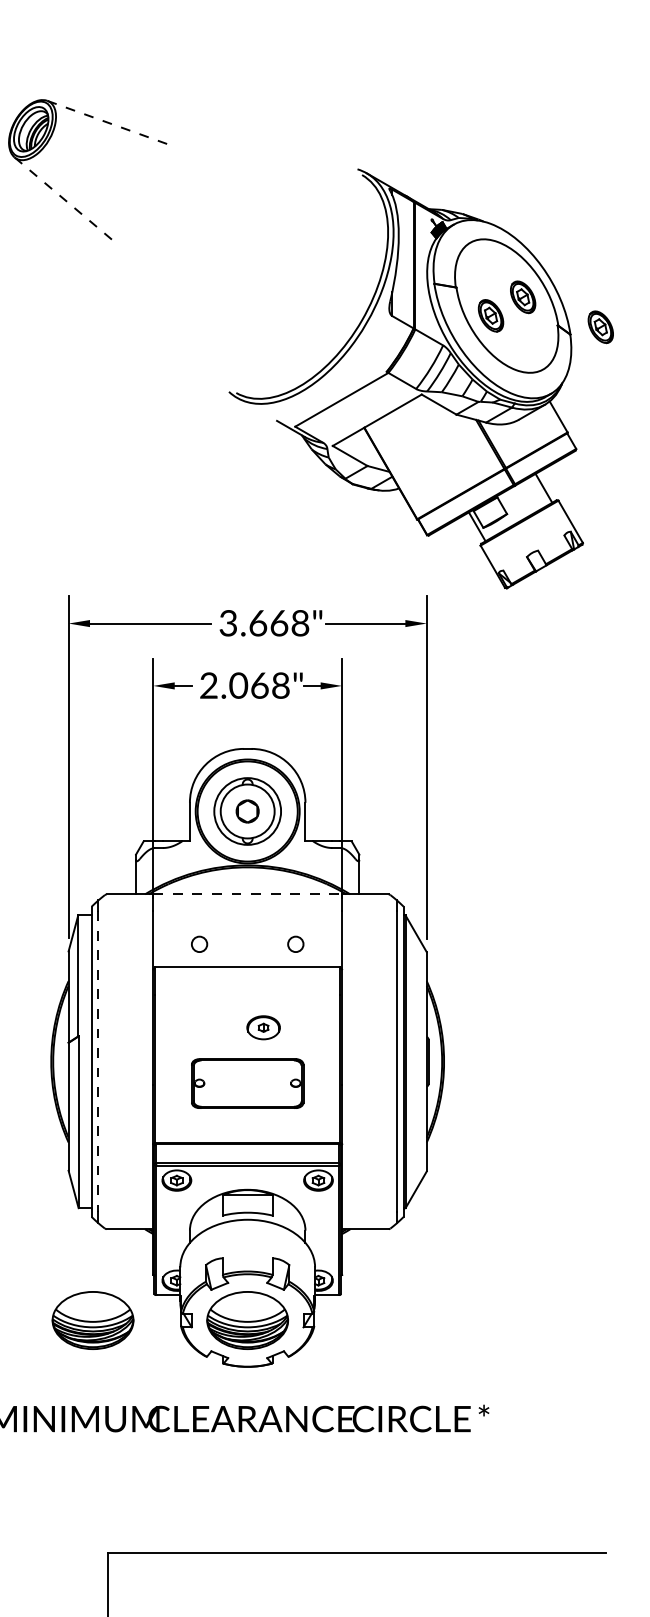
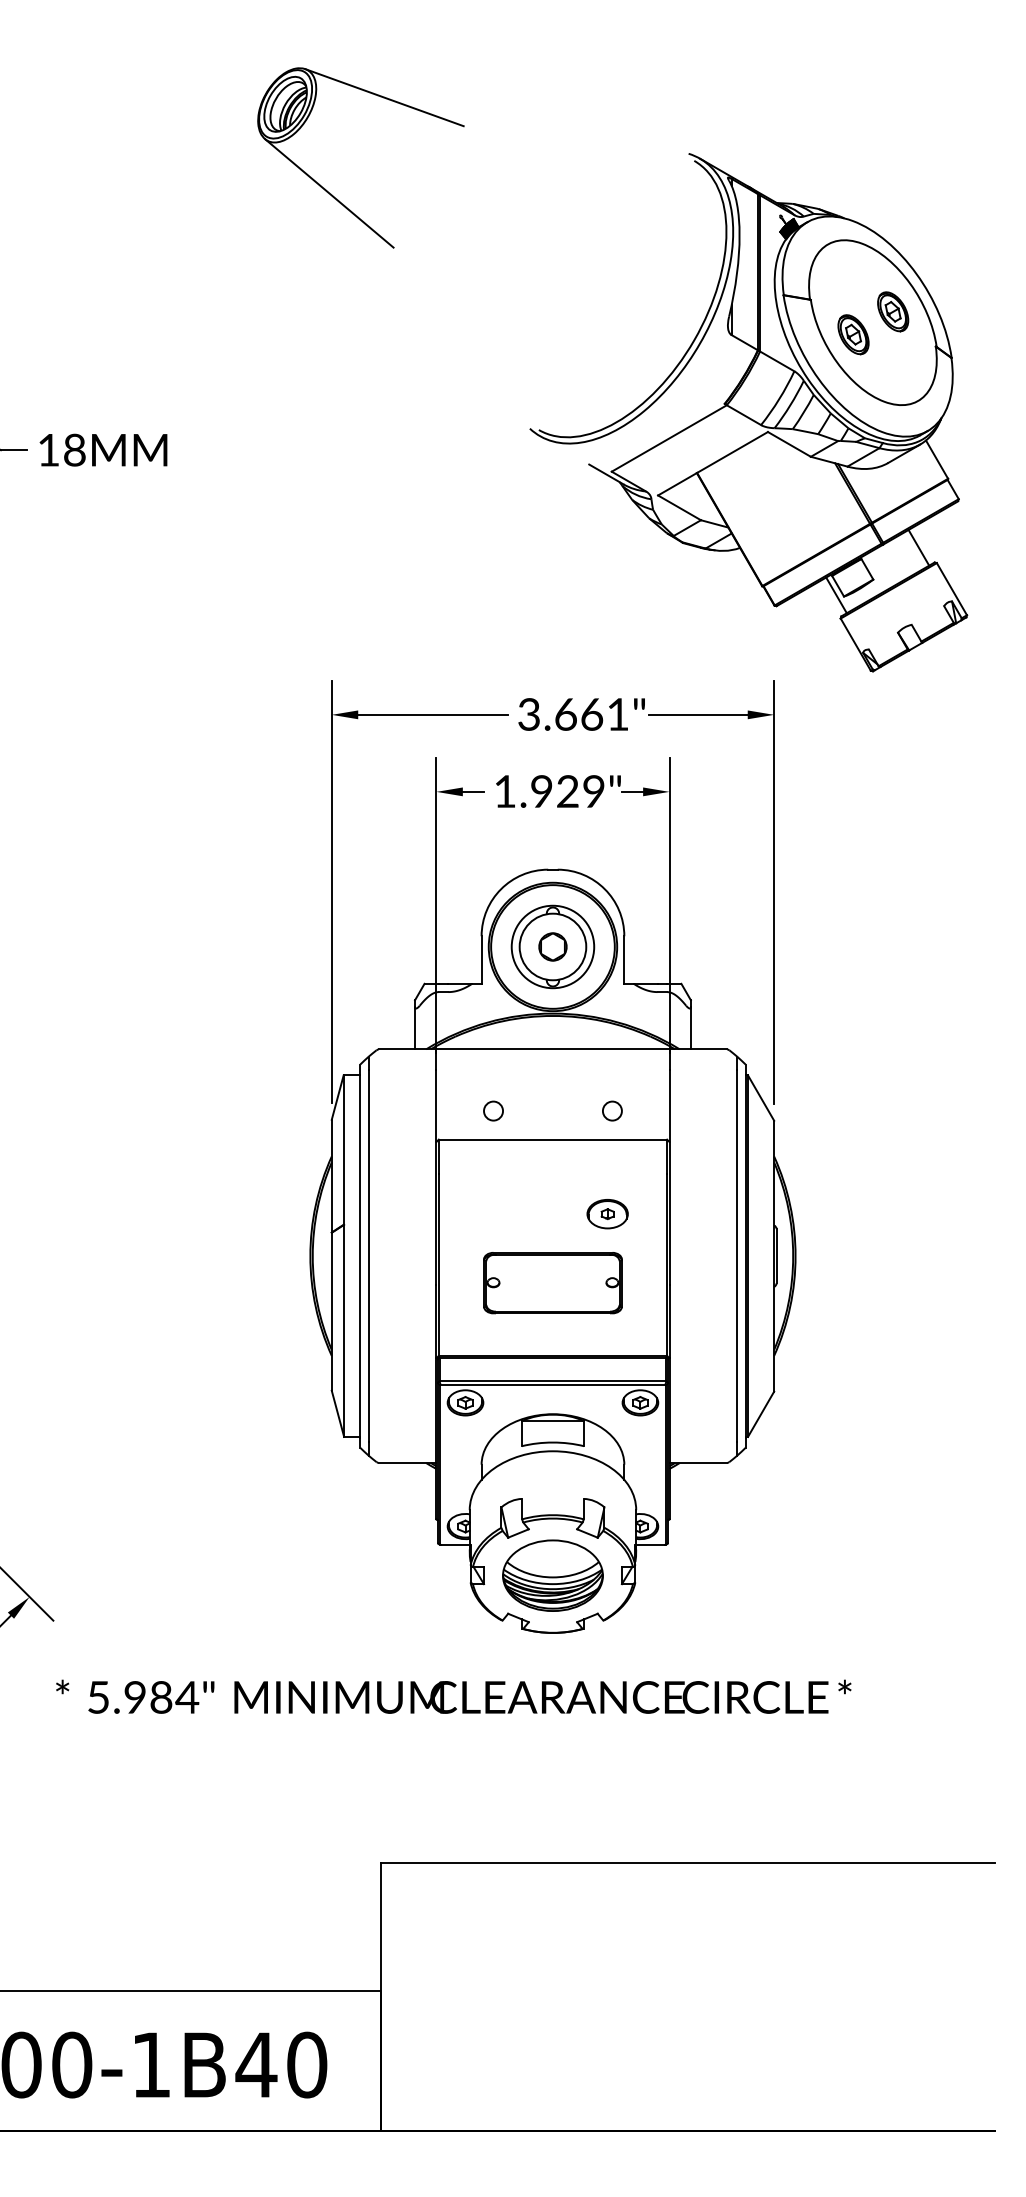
line: (111, 123) -> (384, 97), dashed -> solid
line: (66, 201) -> (329, 193), dashed -> solid
part: (601, 326) -> (989, 348), removed
text: (299, 623) -> (617, 714), 3.668" -> 3.661"
text: (244, 685) -> (549, 791), 2.068" -> 1.929"
line: (247, 894) -> (552, 1049), dashed -> solid
part: (263, 1028) -> (607, 1214), moved
line: (98, 1062) -> (368, 1256), dashed -> solid
part: (92, 1320) -> (361, 1575), removed

